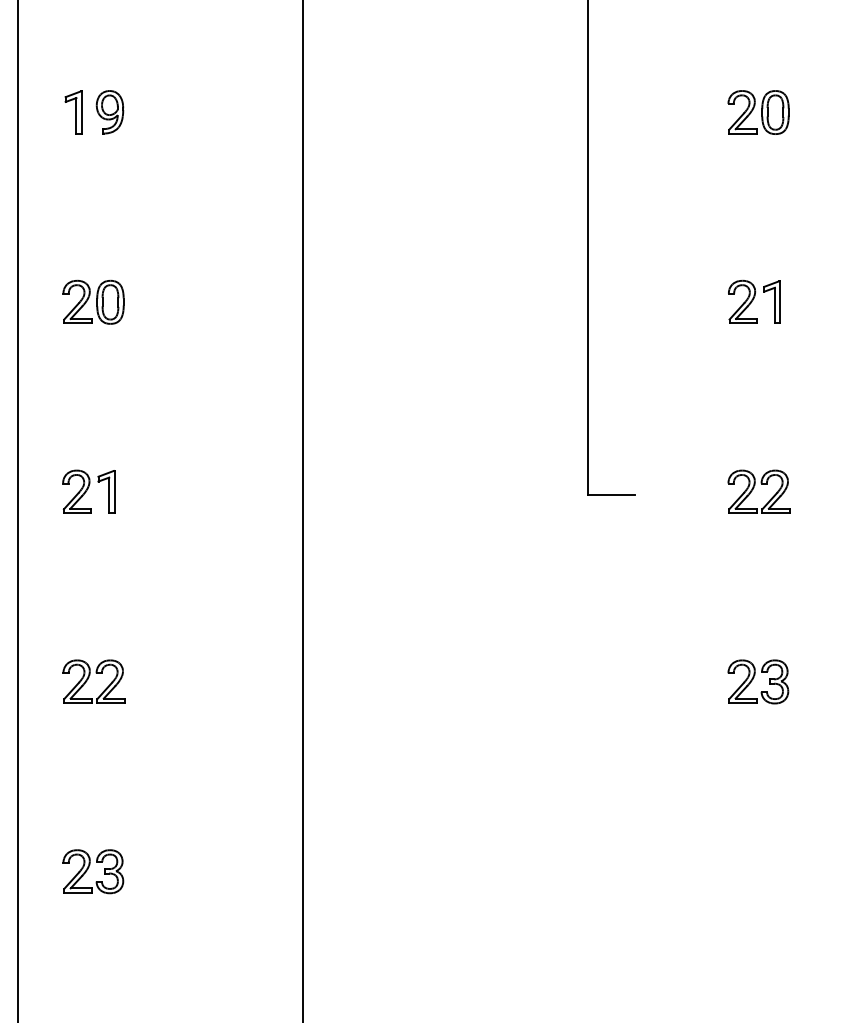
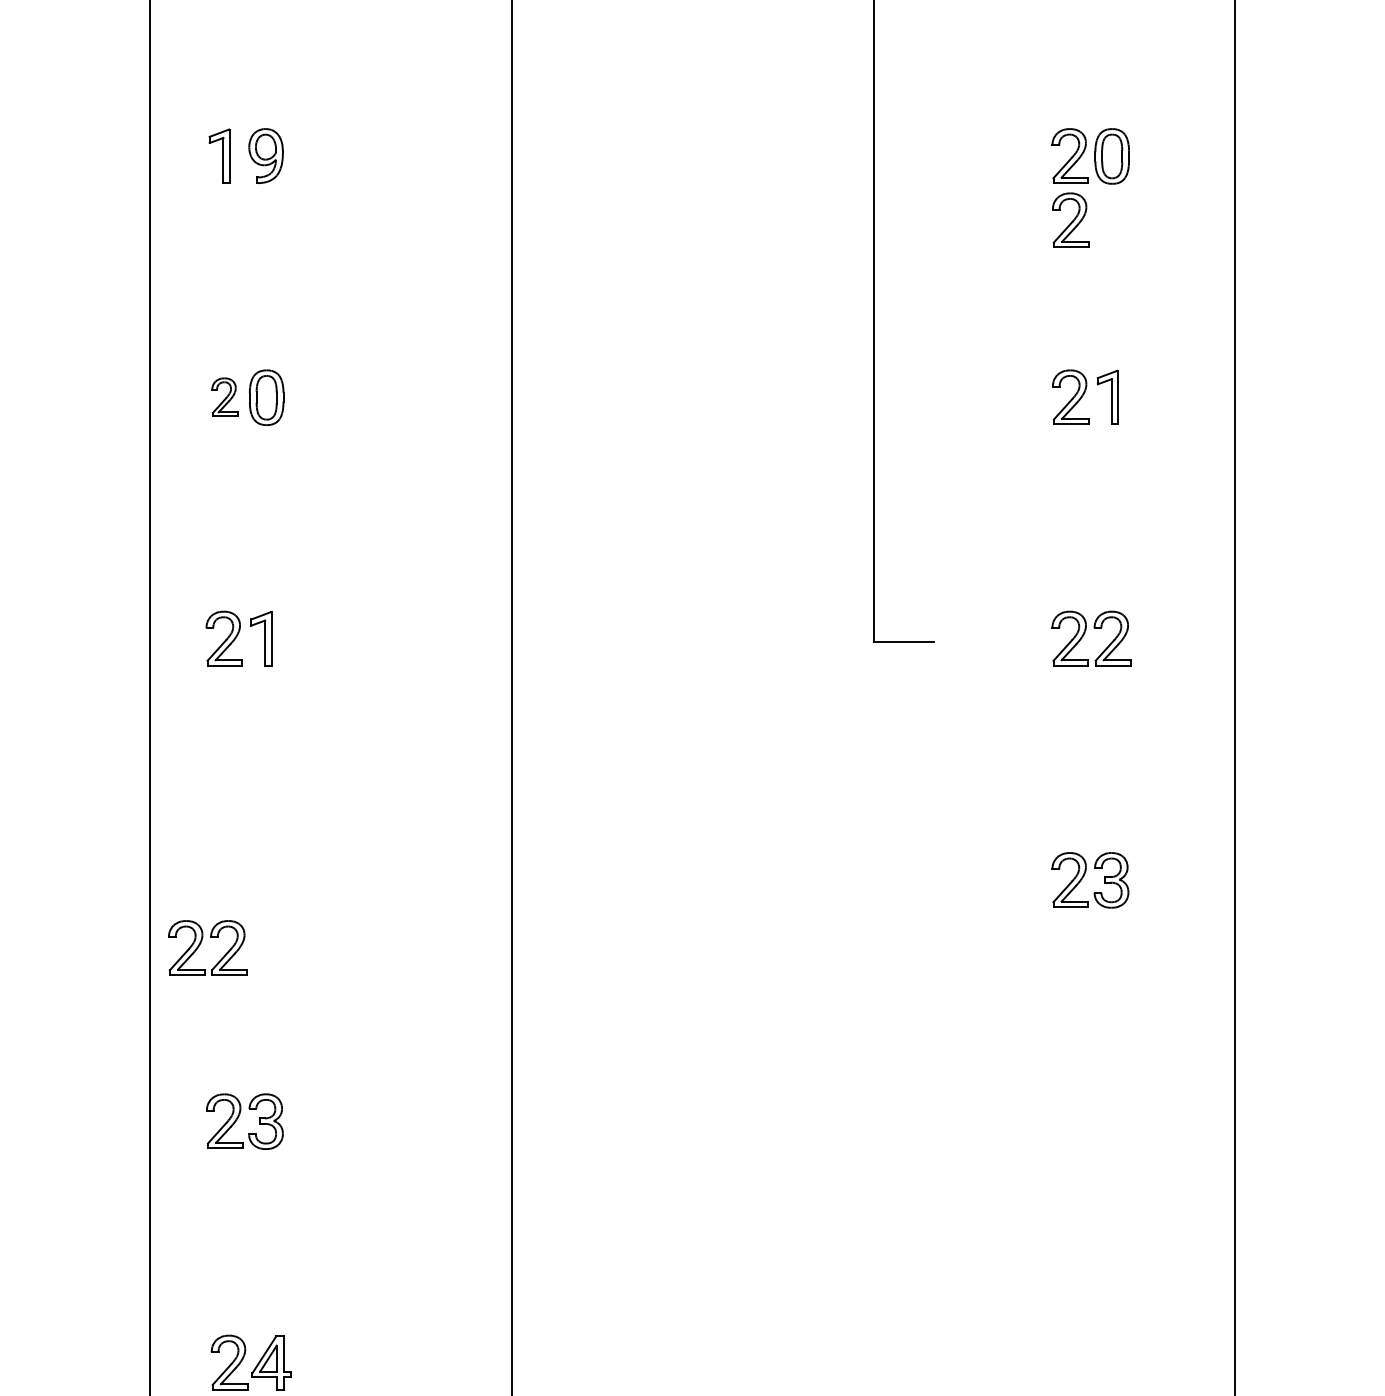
part: (742, 162) -> (1070, 219), added
part: (77, 301) -> (224, 396), size x0.7
part: (89, 678) -> (201, 943), moved

